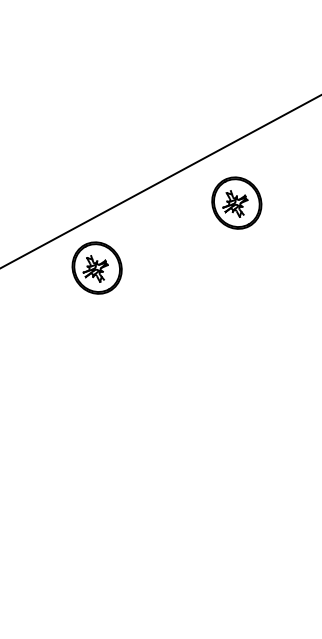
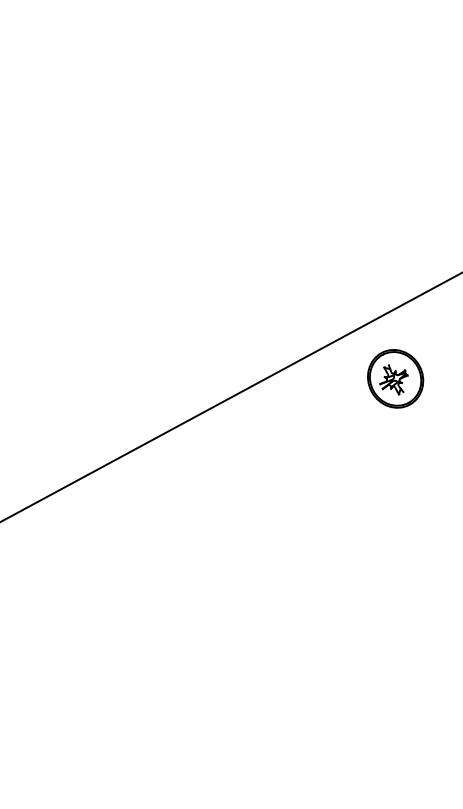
part: (97, 267) -> (238, 451), removed

